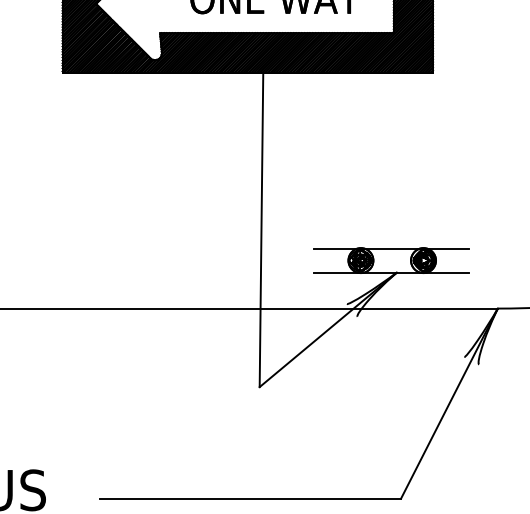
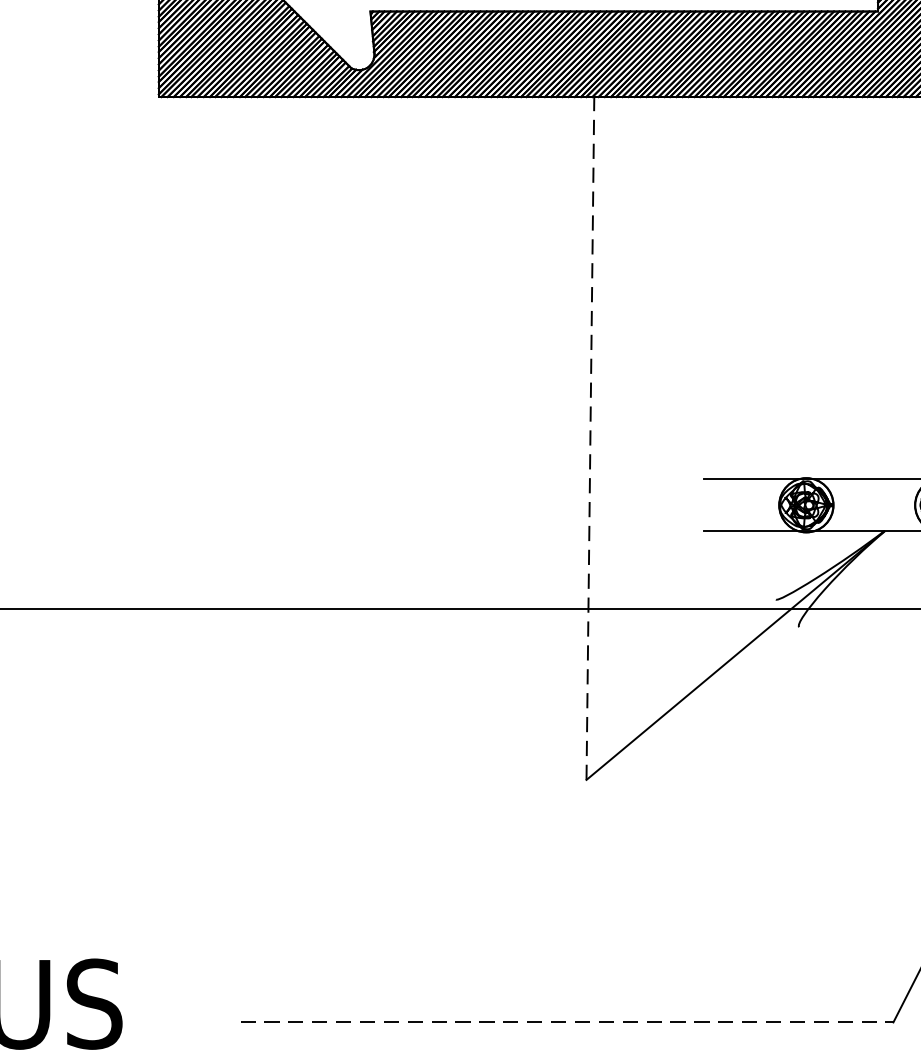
line: (261, 229) -> (590, 437), solid -> dashed
line: (251, 498) -> (568, 1021), solid -> dashed

